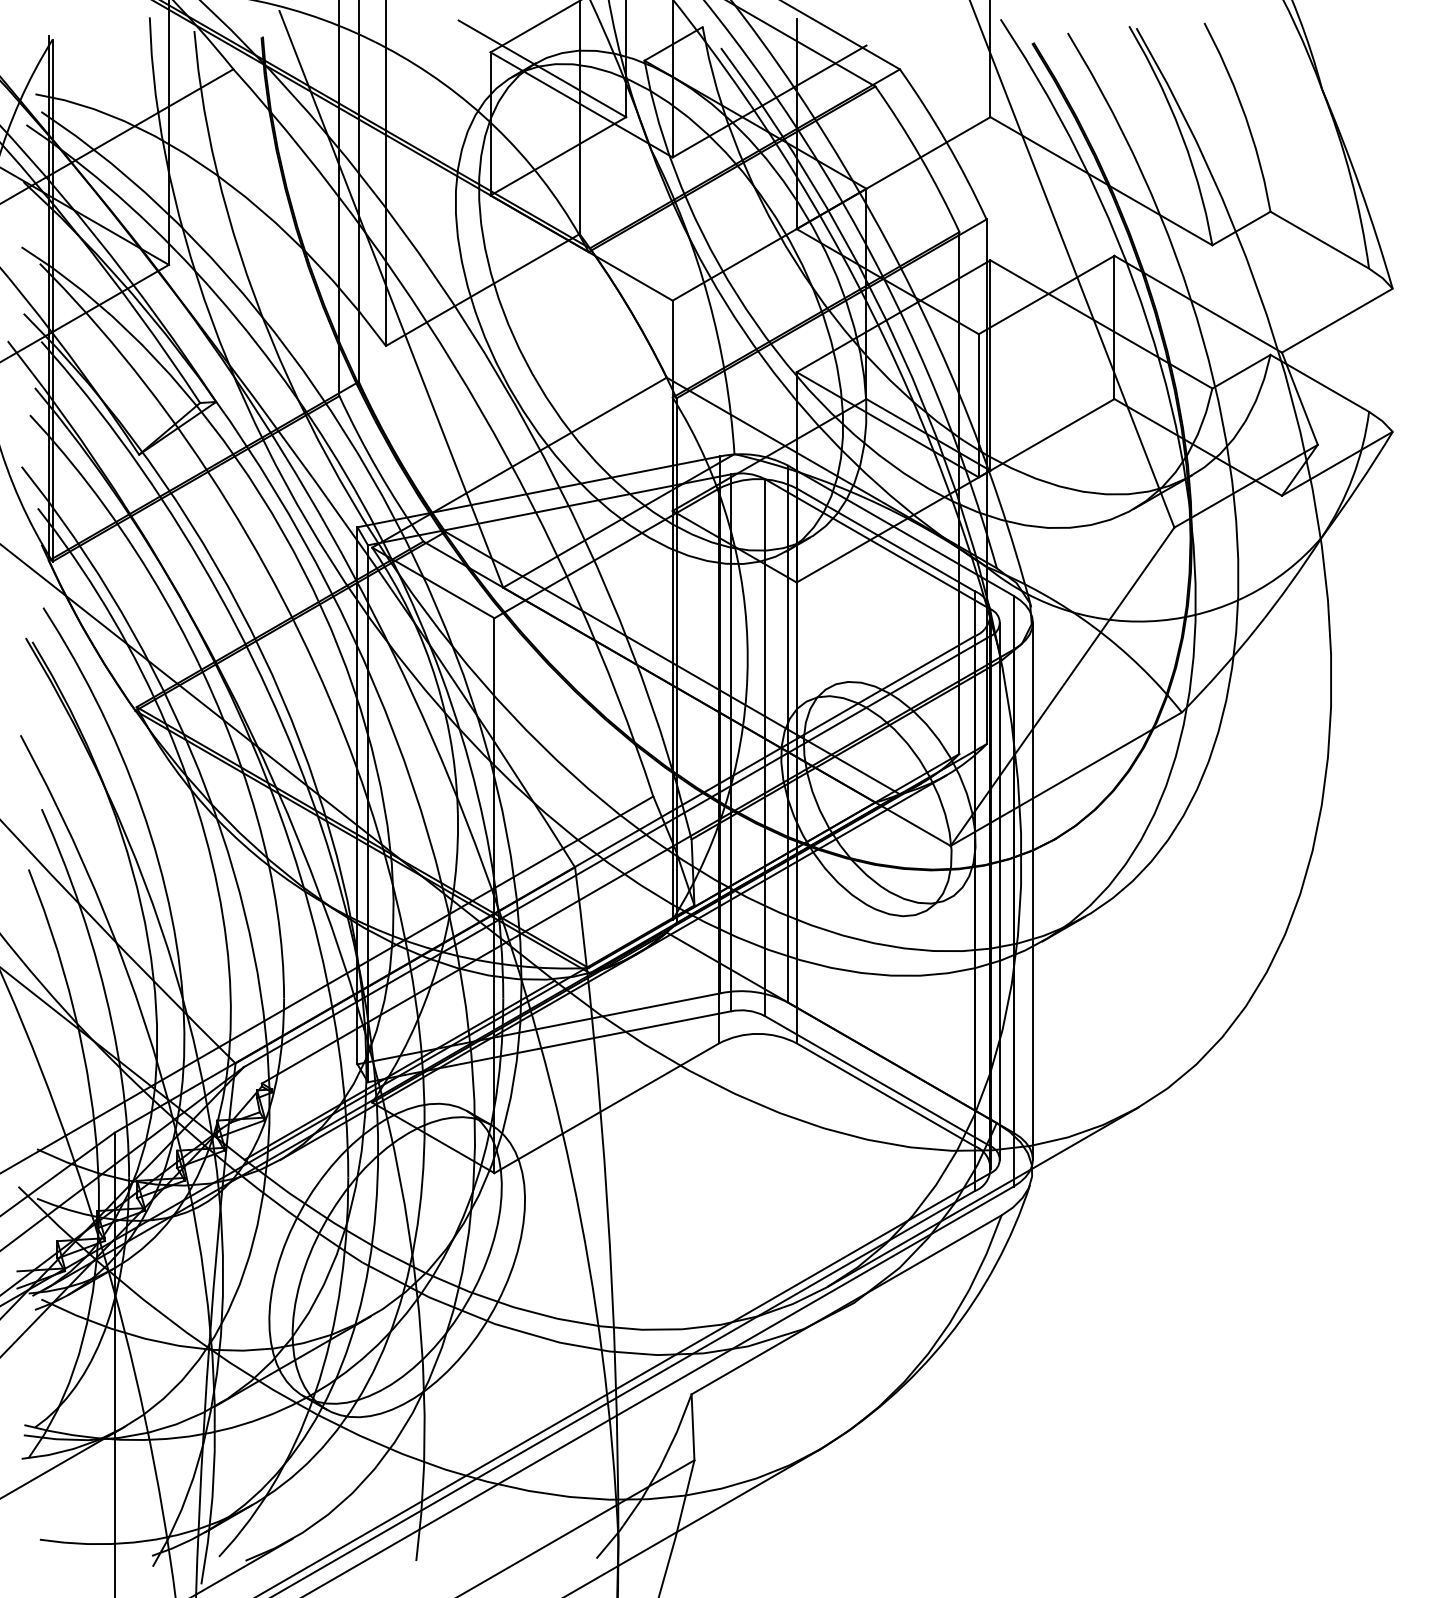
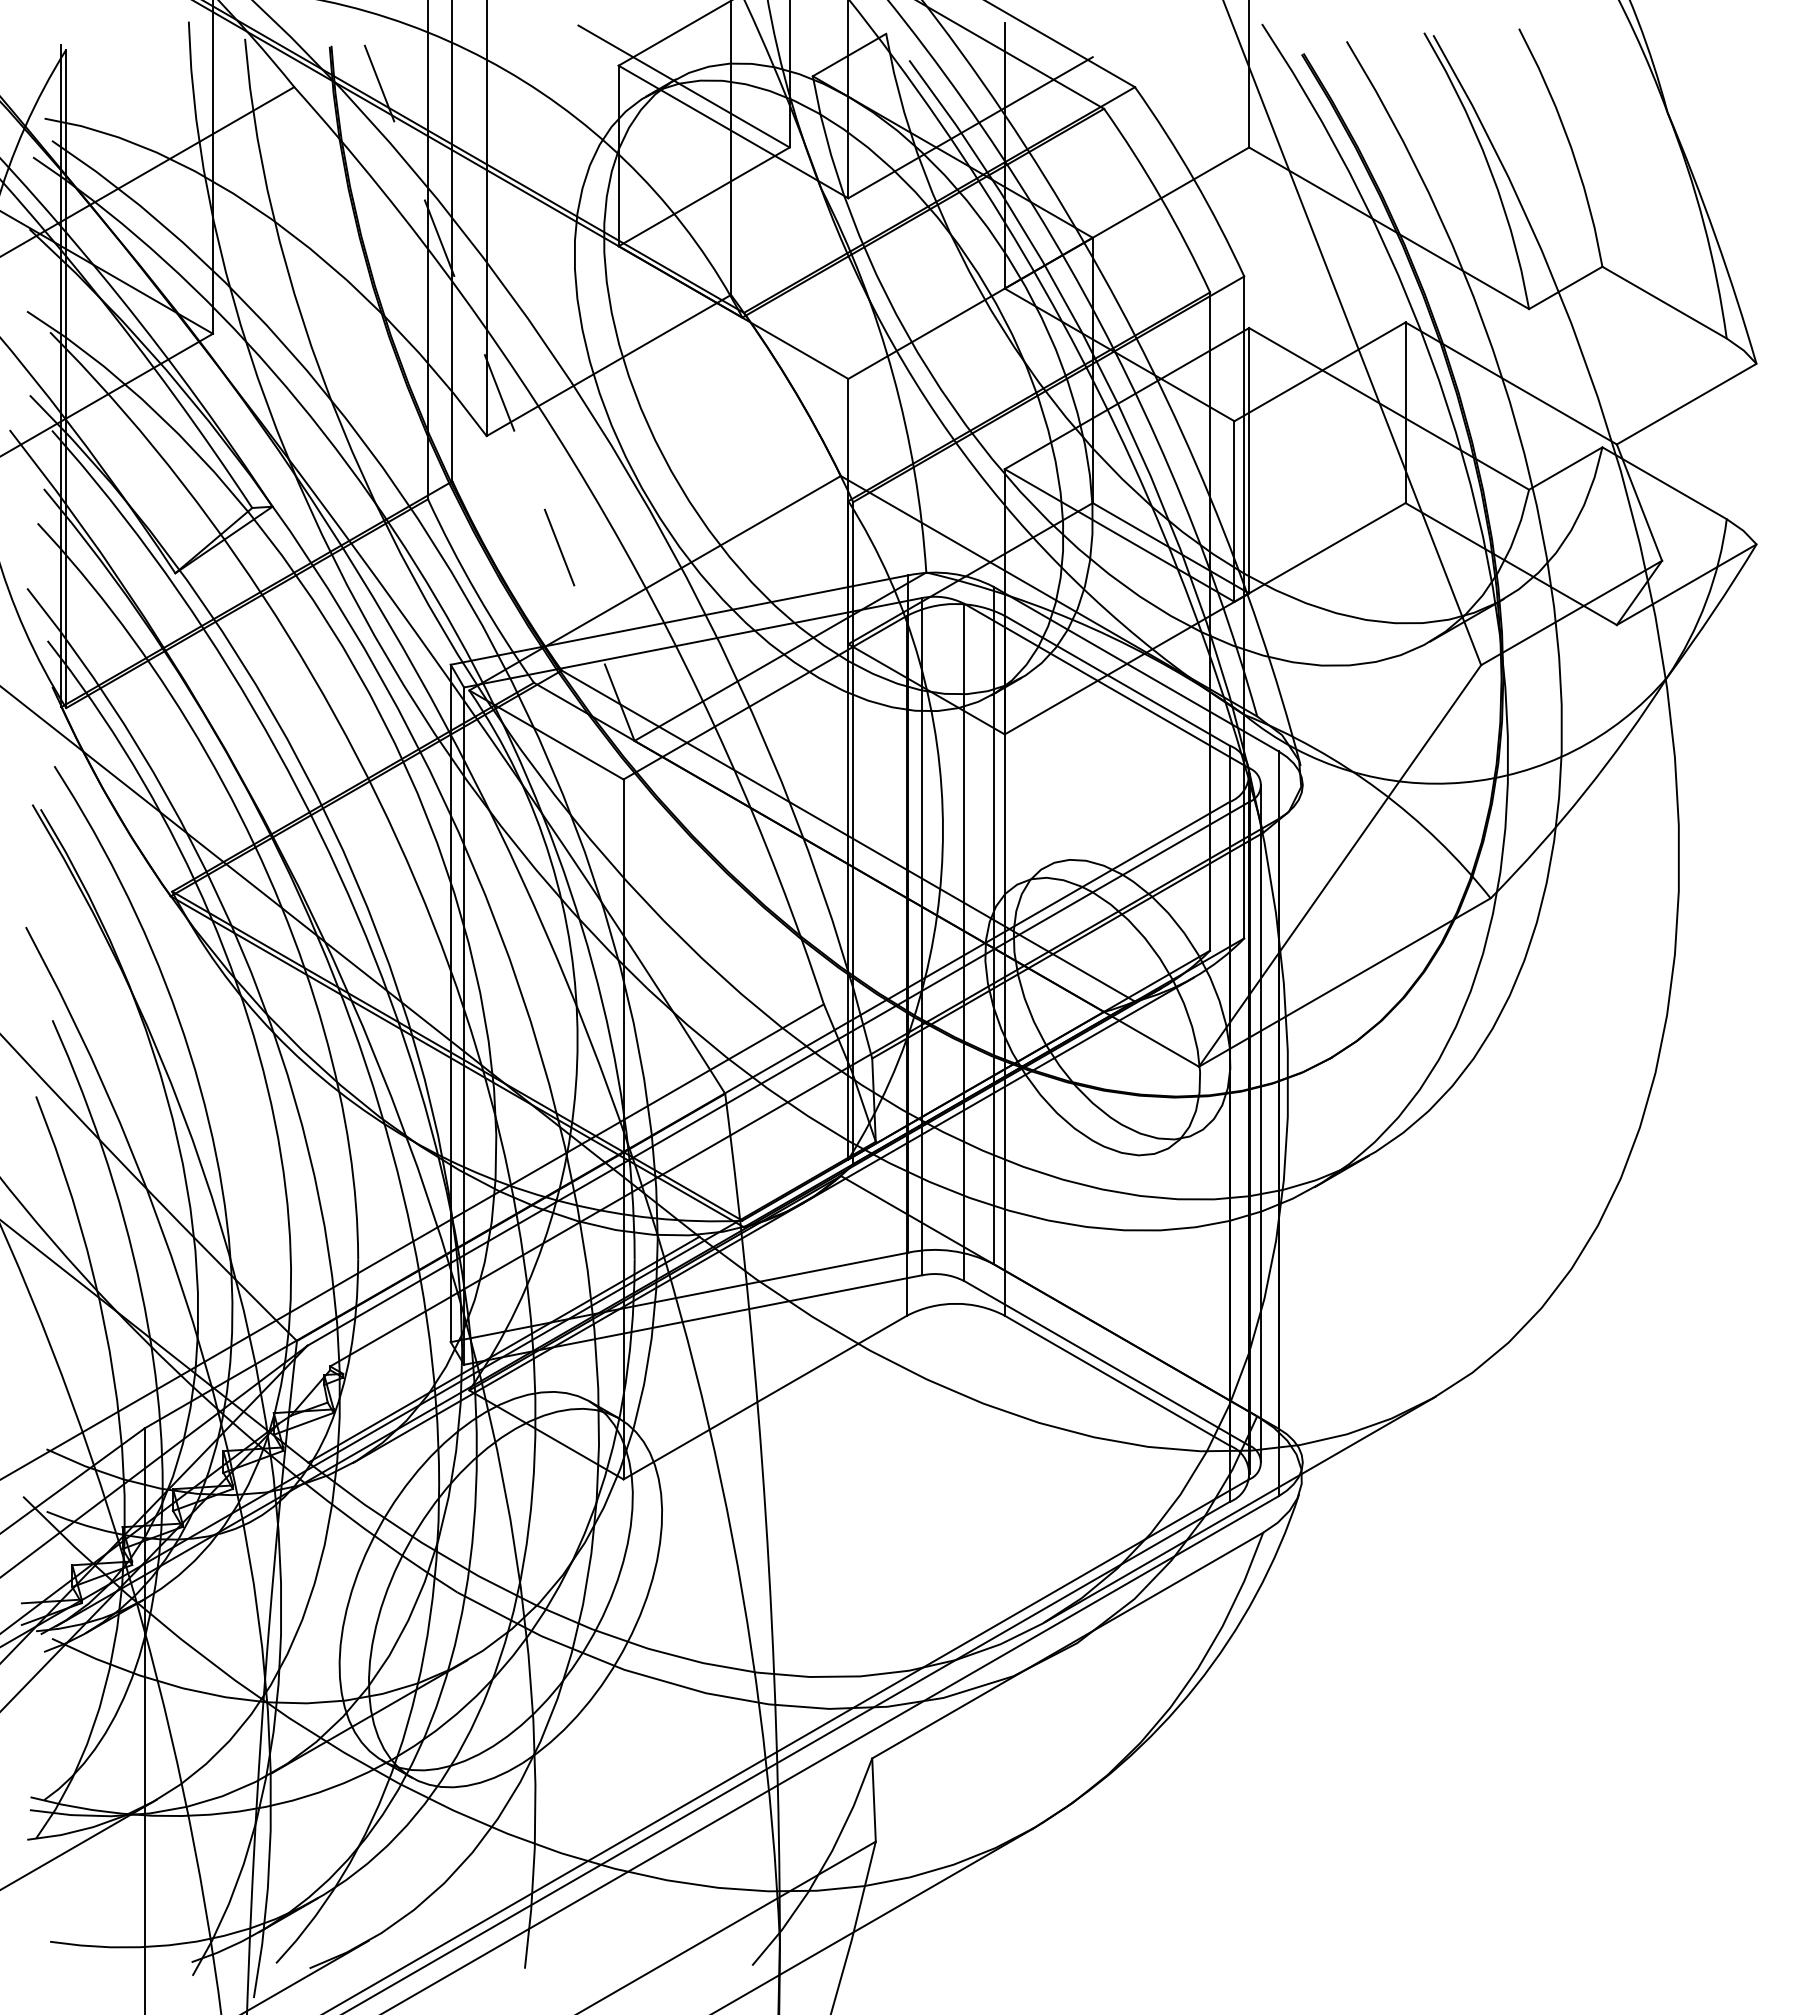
line: (391, 298) -> (493, 376), solid -> dashed
line: (1032, 890) -> (1302, 1123), removed

